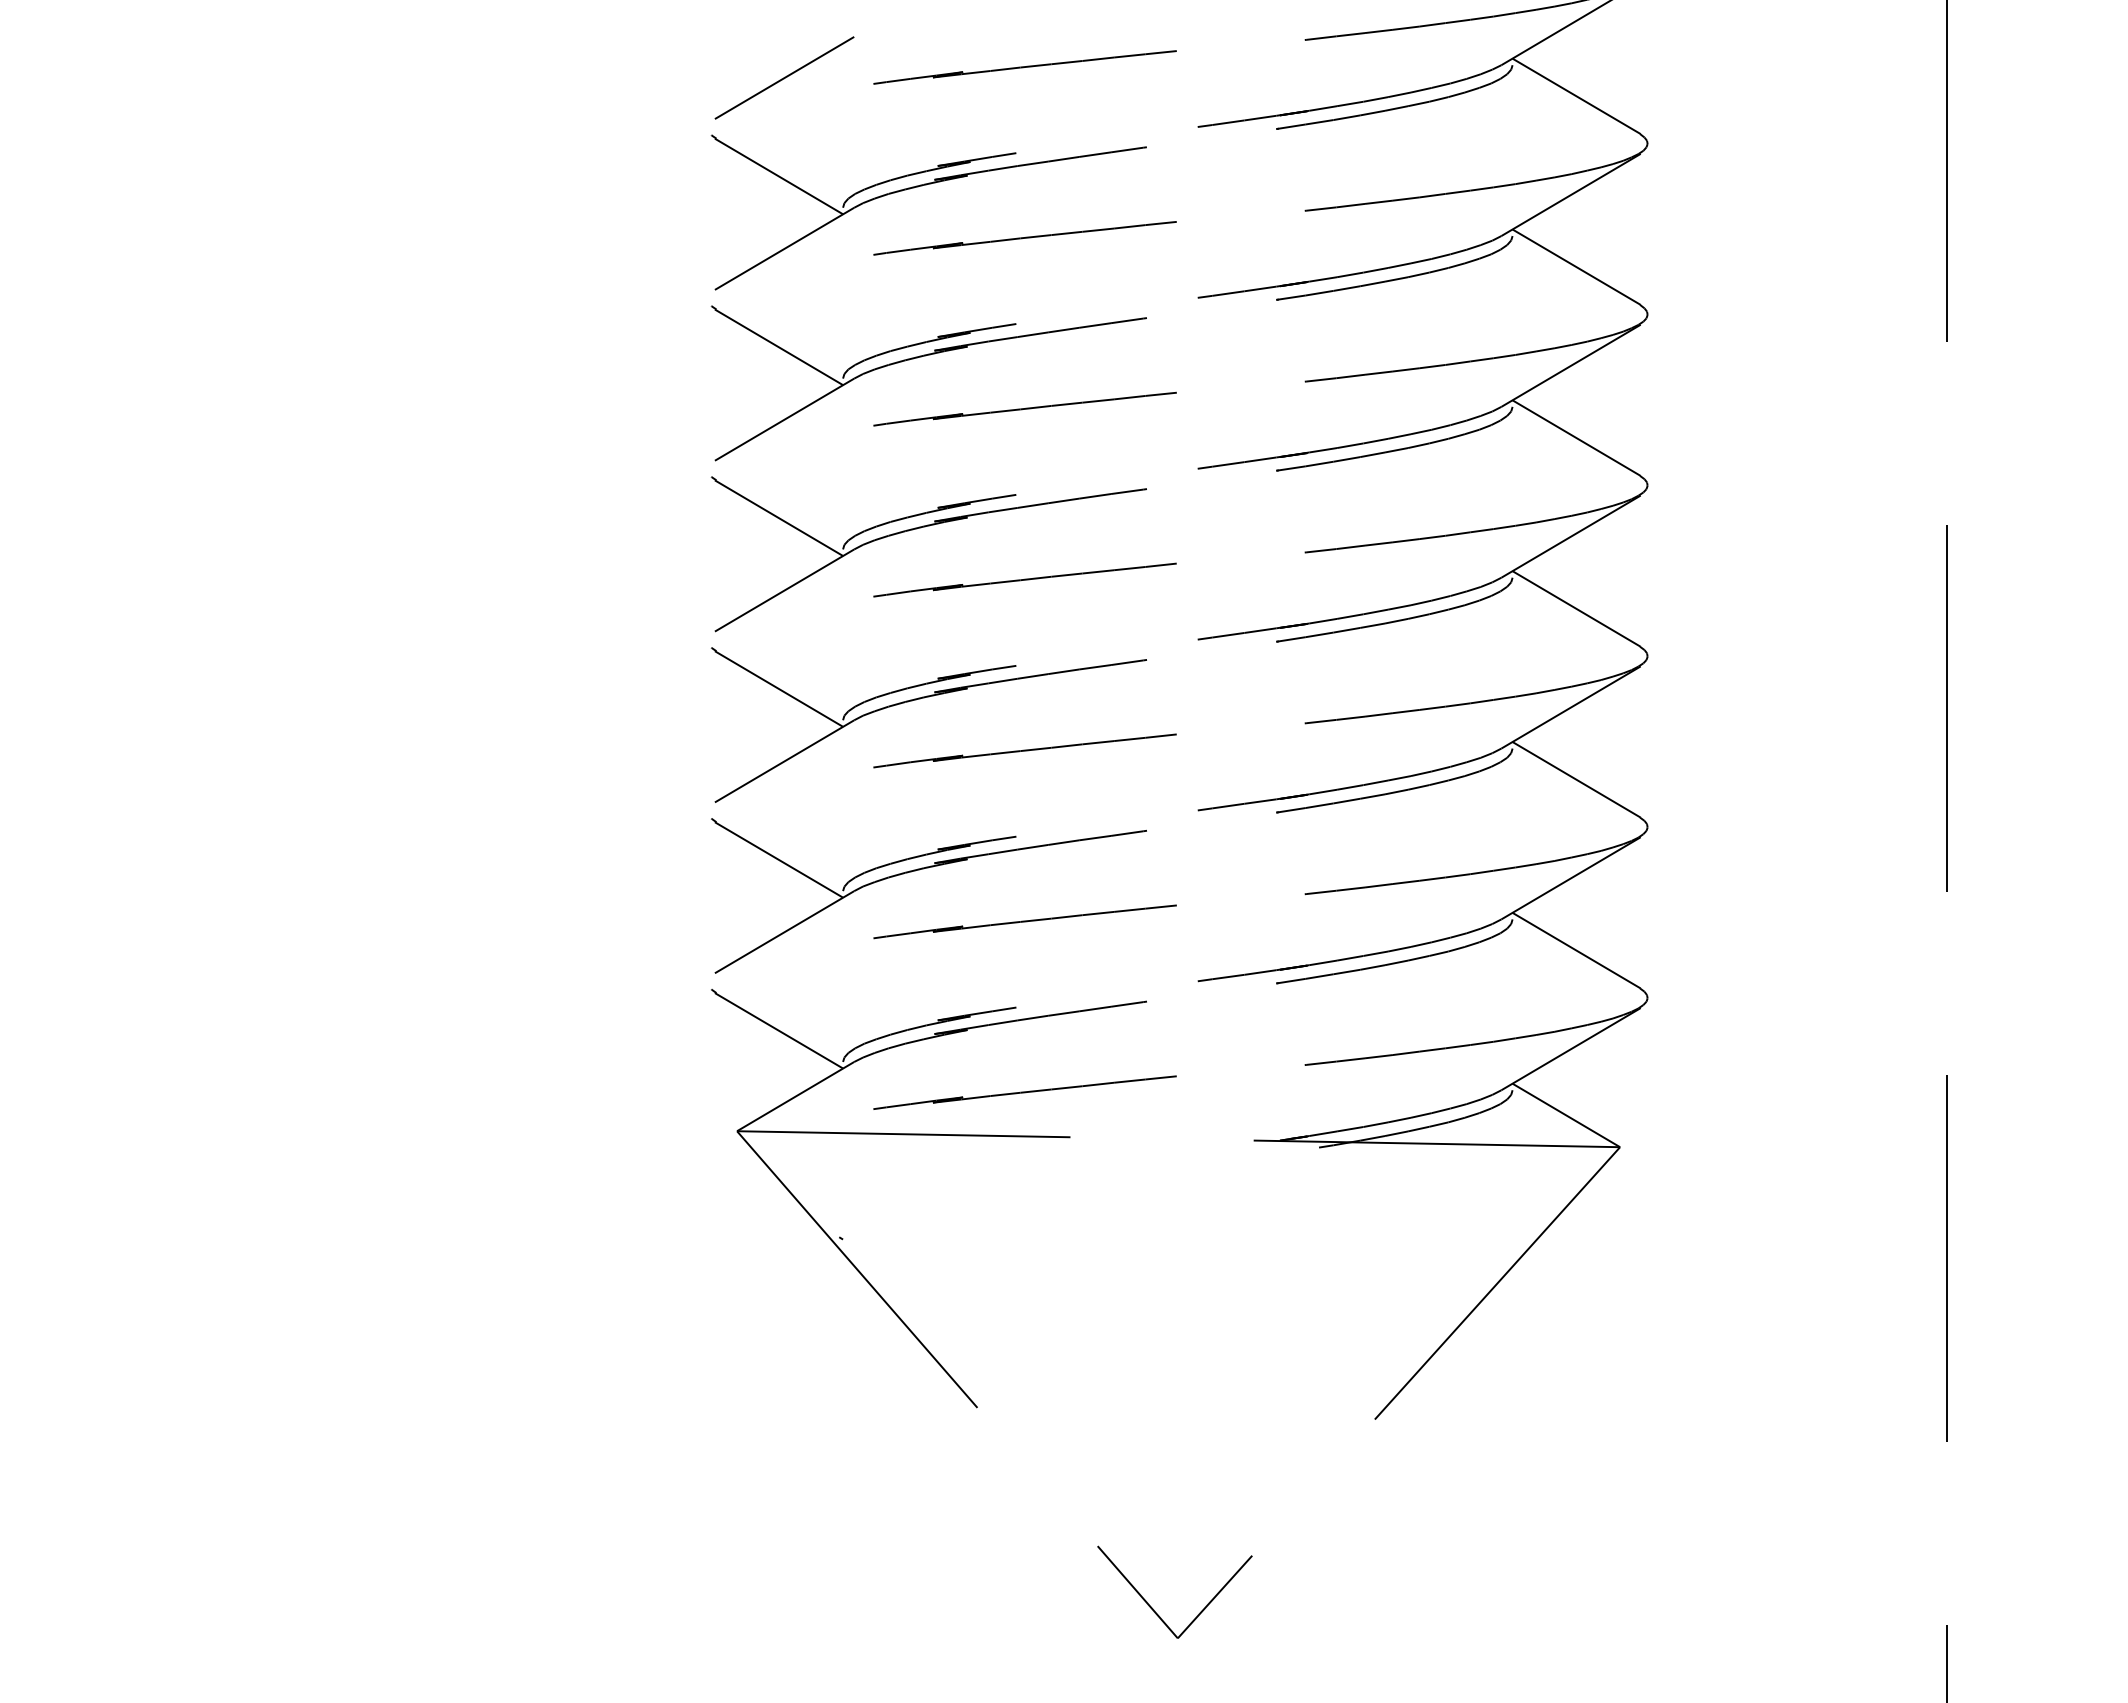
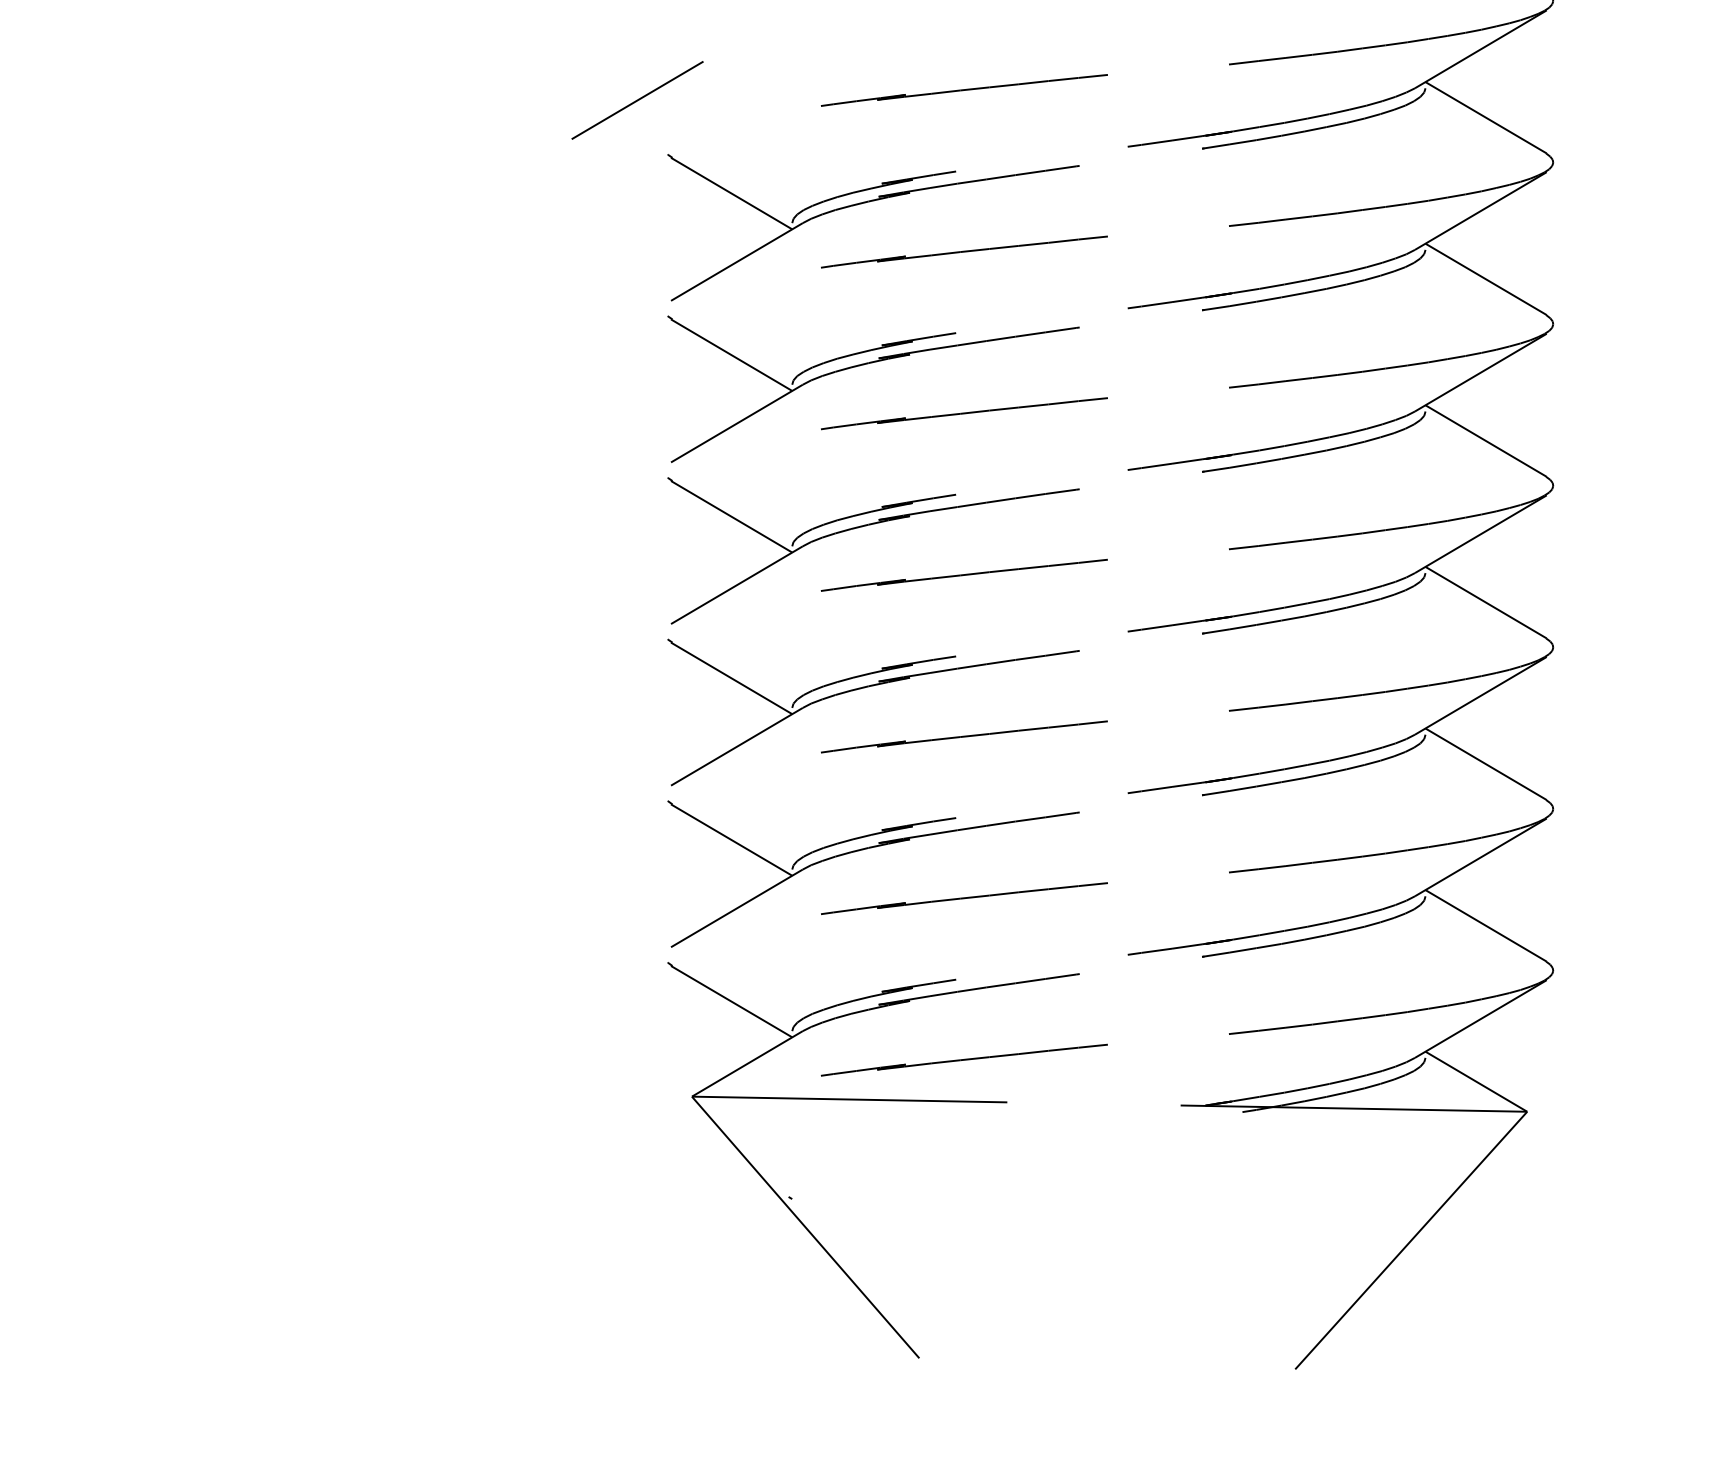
line: (784, 77) -> (637, 99), moved

